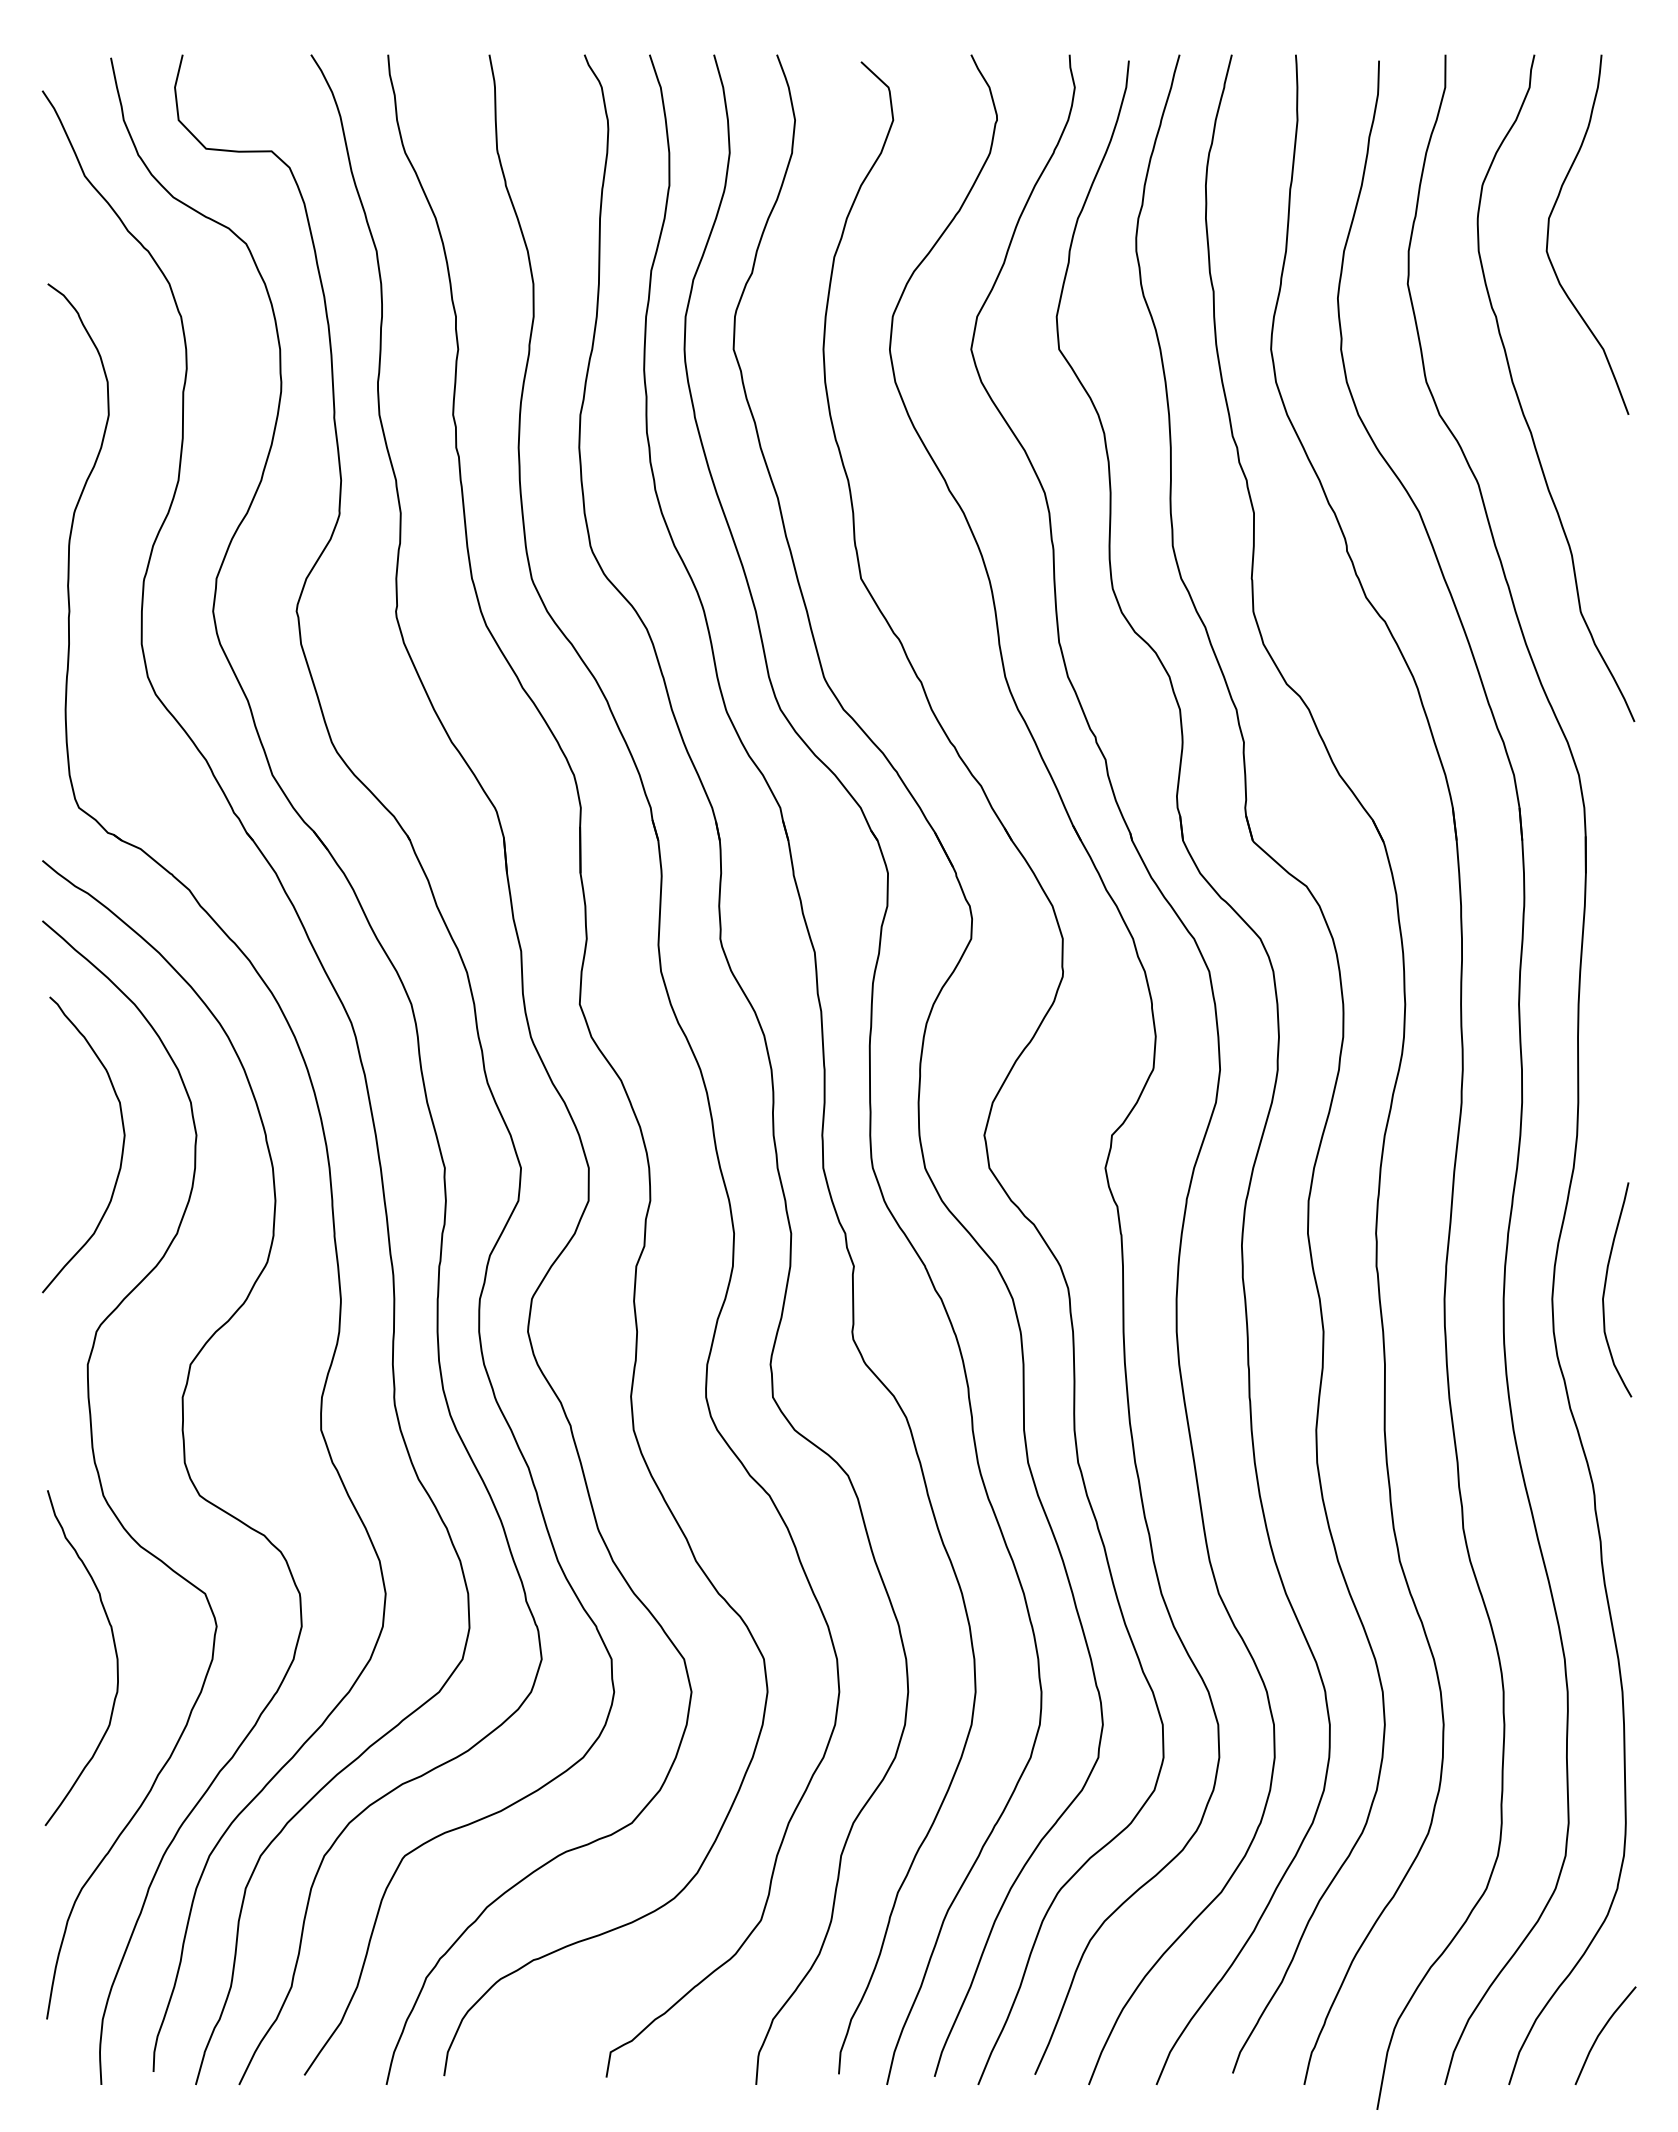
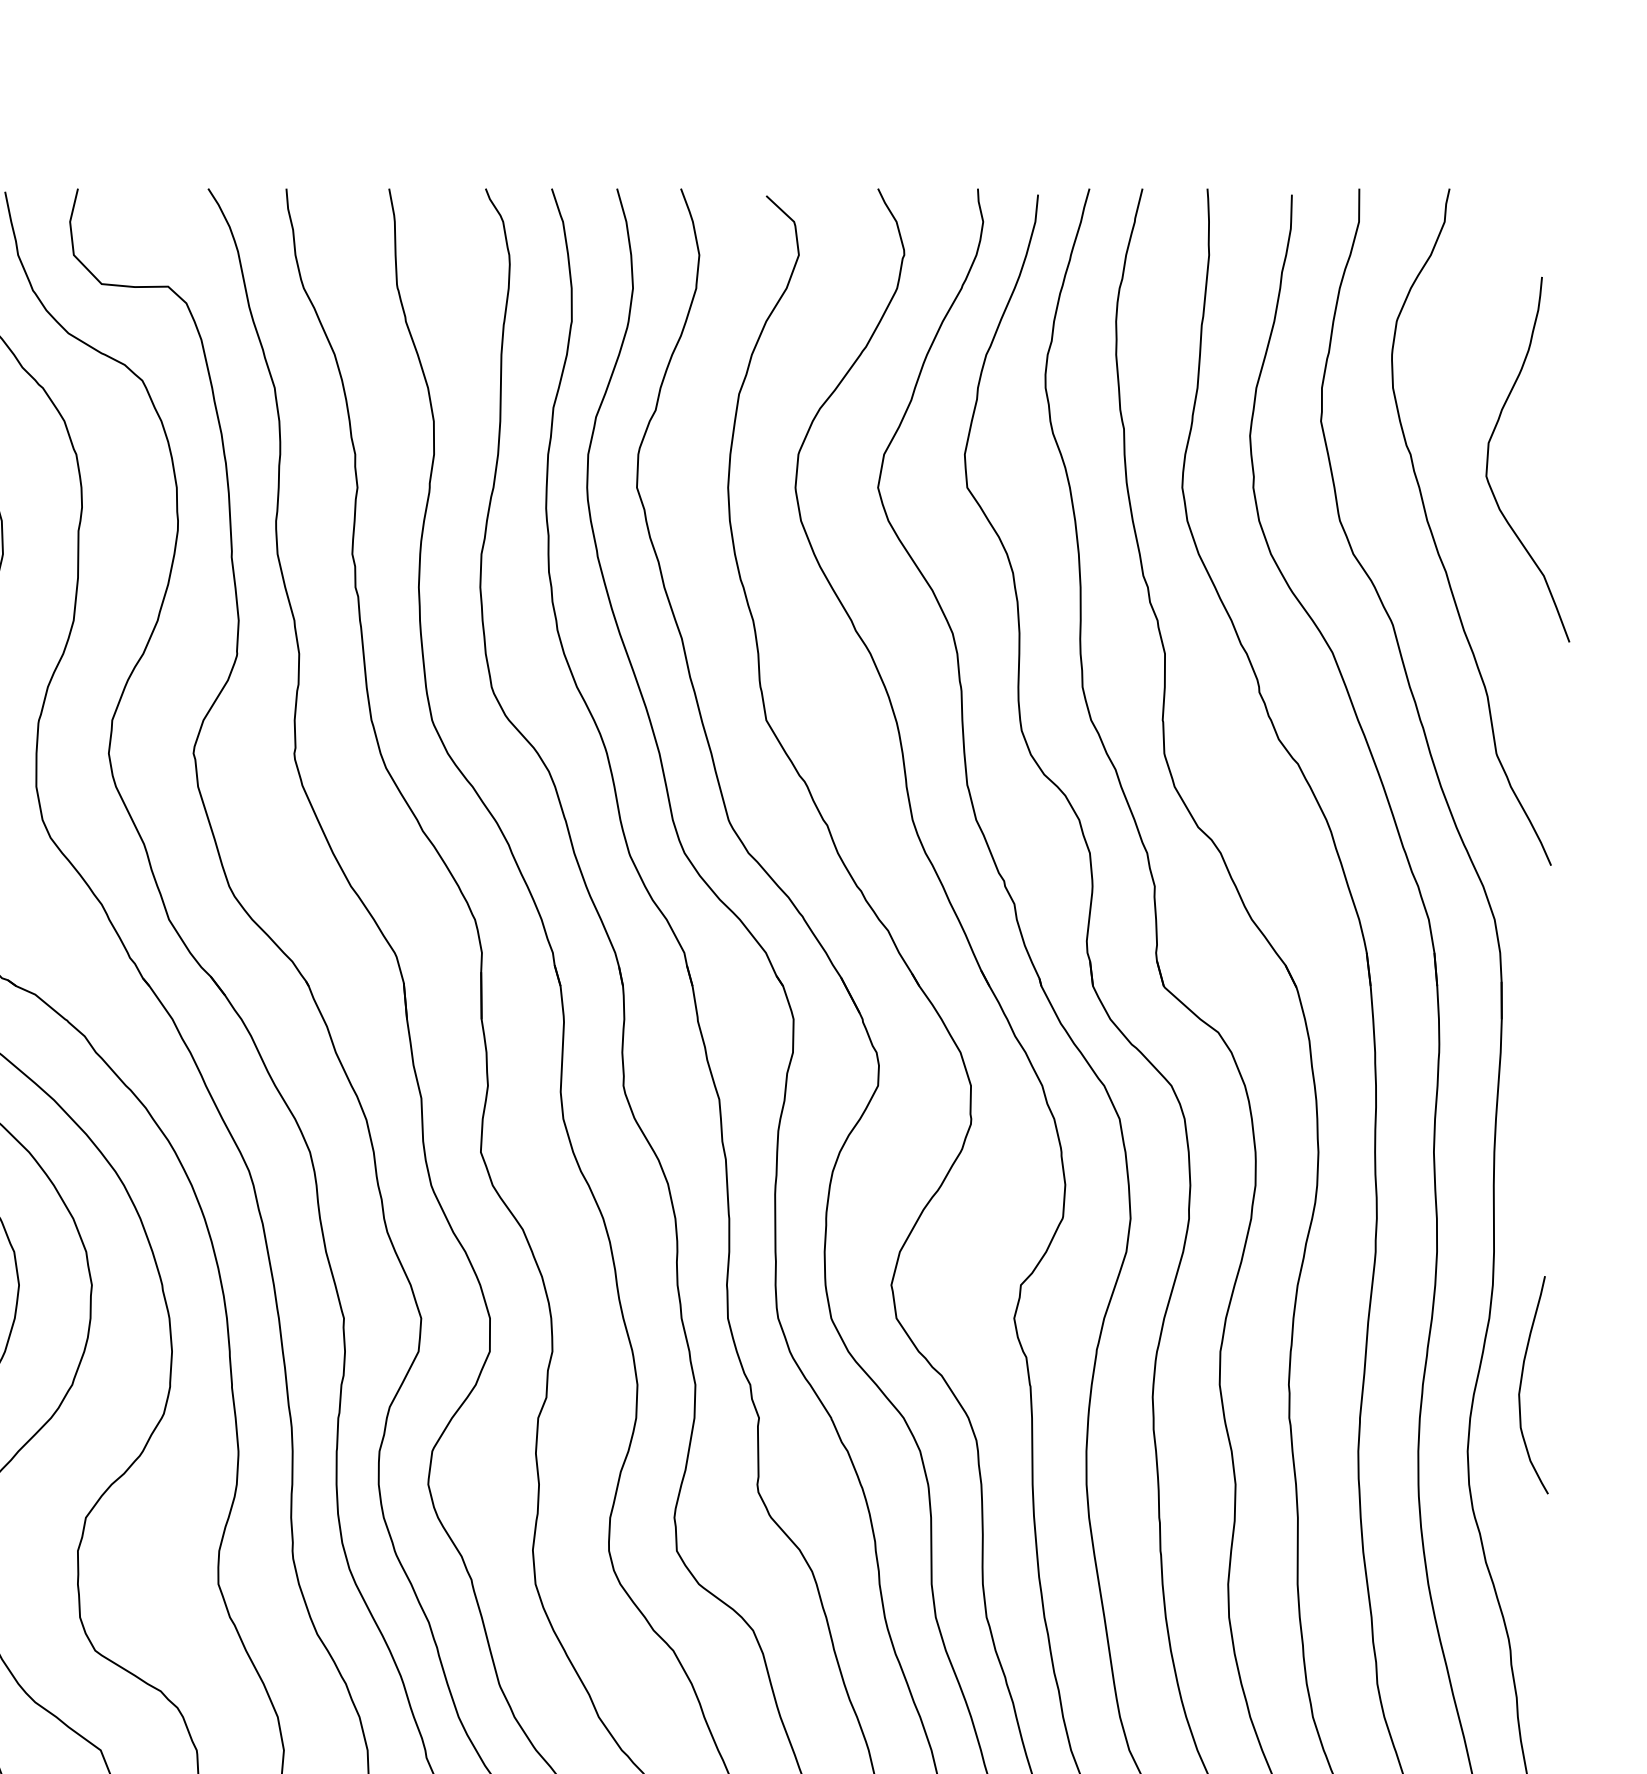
curve: (1549, 229) -> (1489, 454), moved
curve: (1605, 1289) -> (1521, 1384), moved

